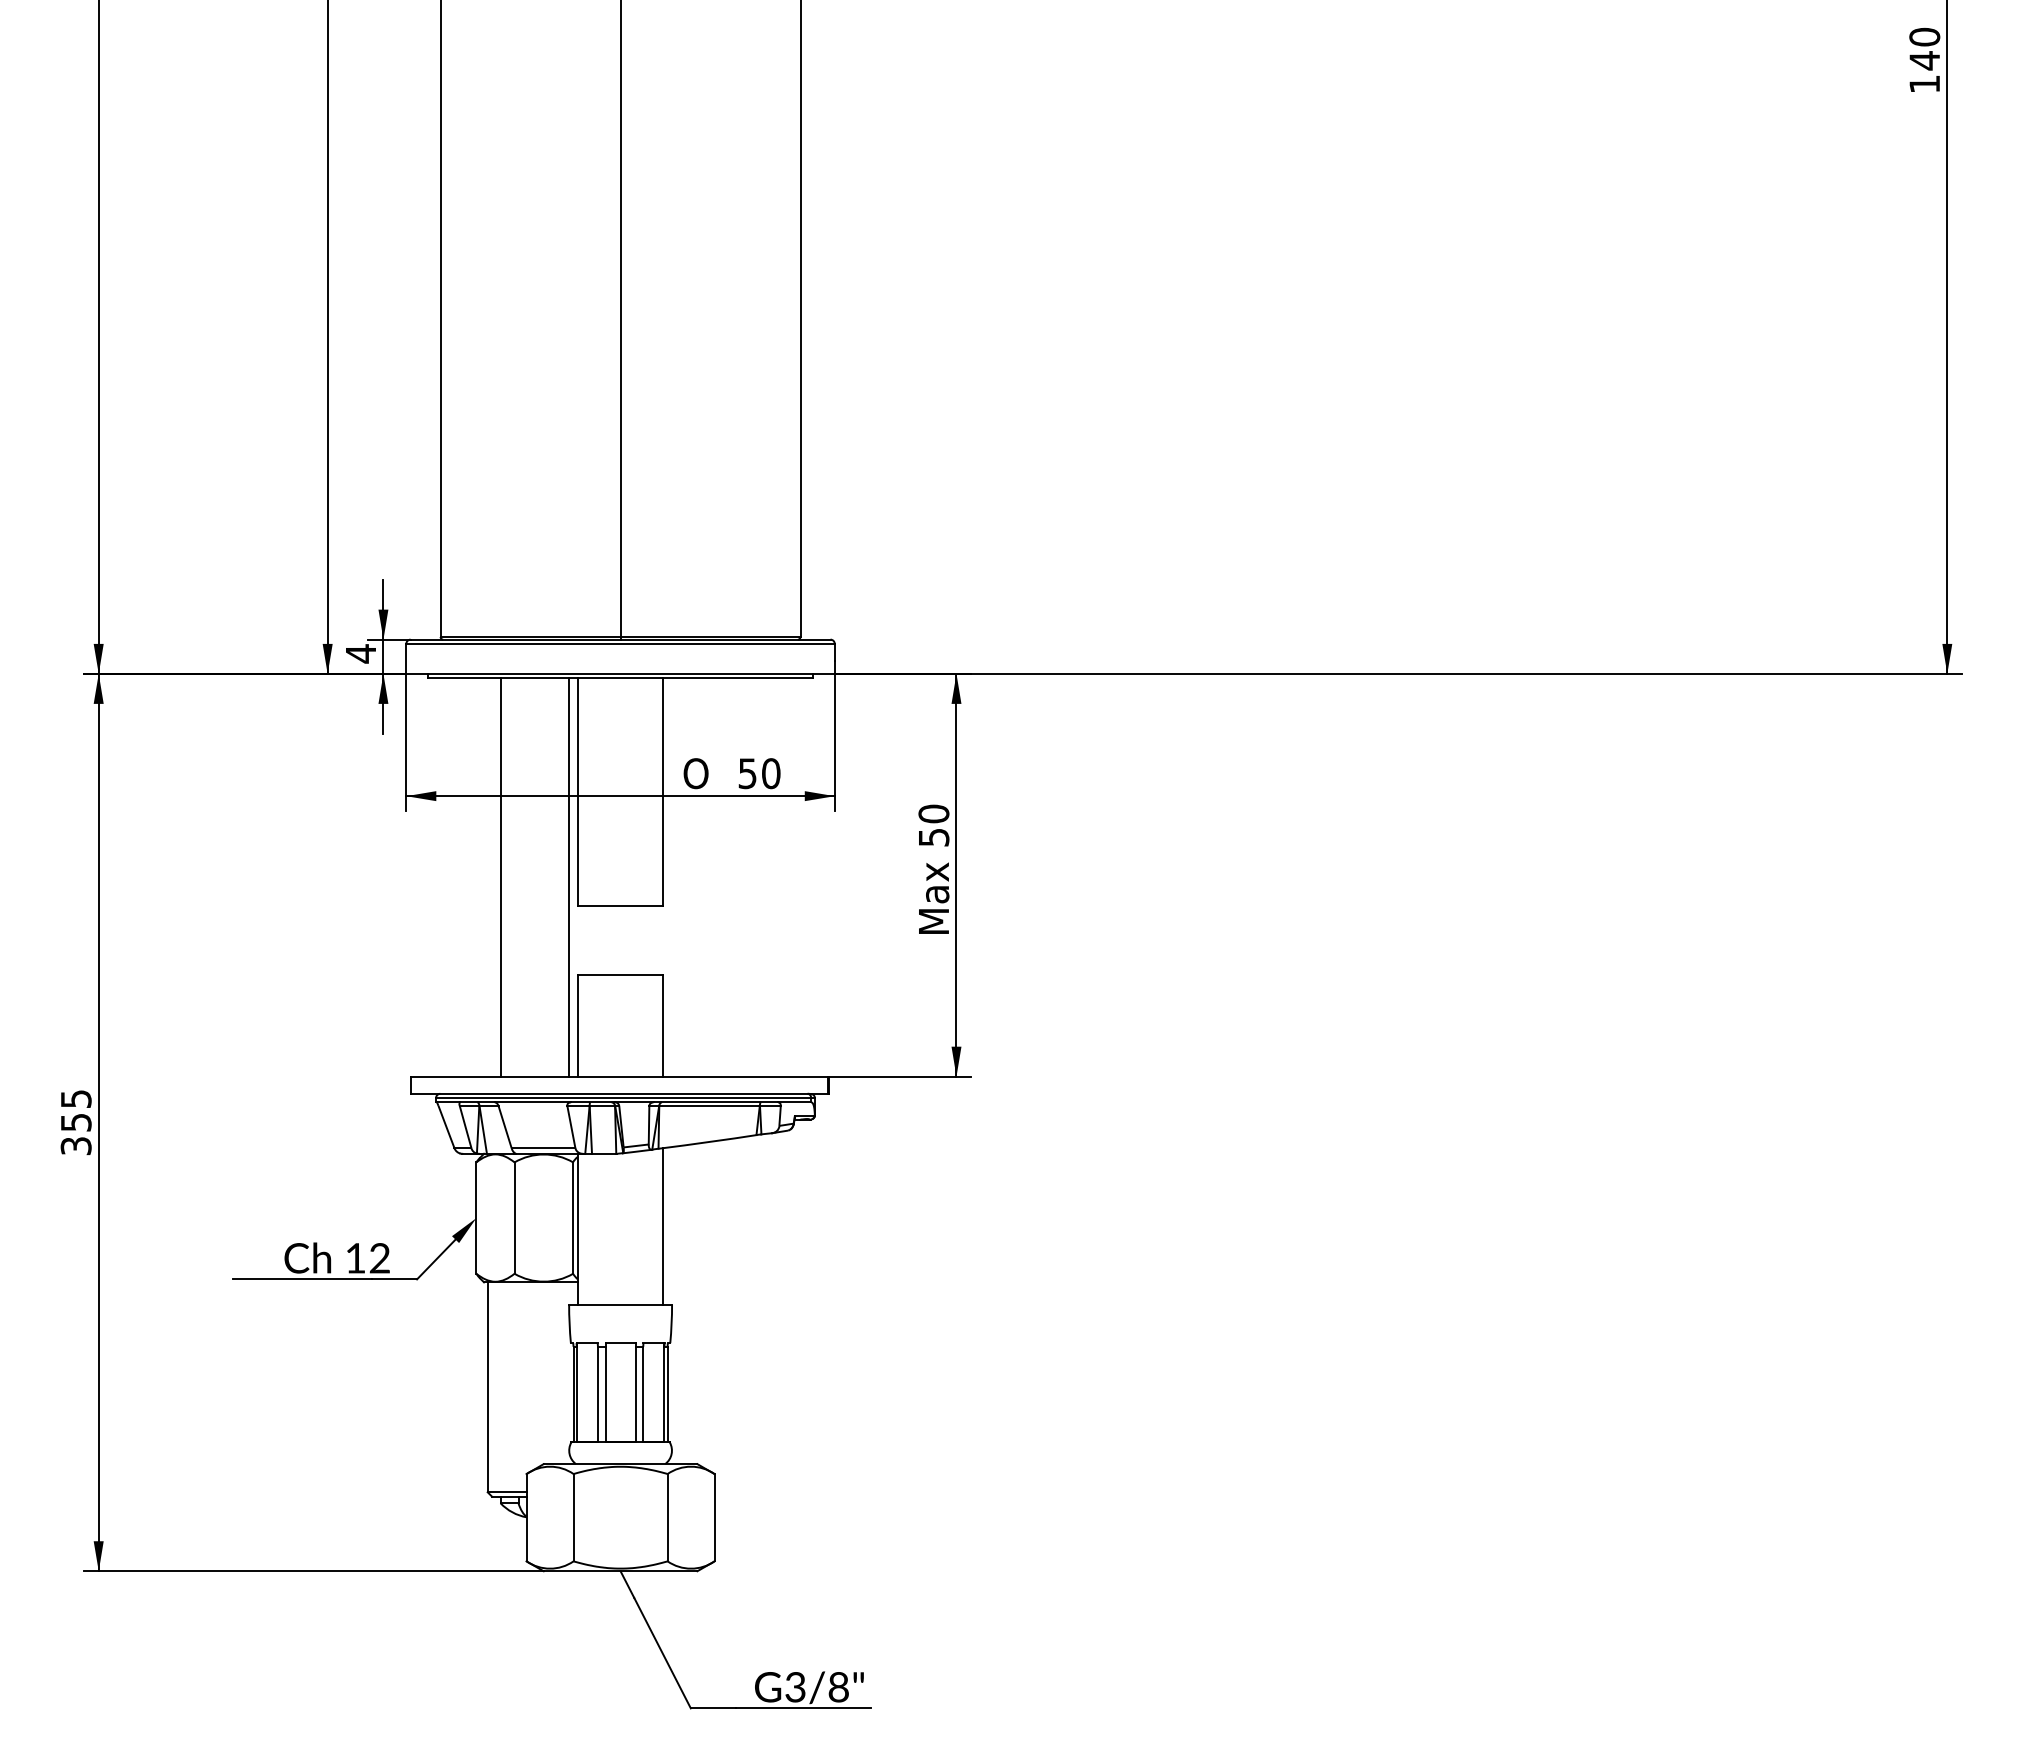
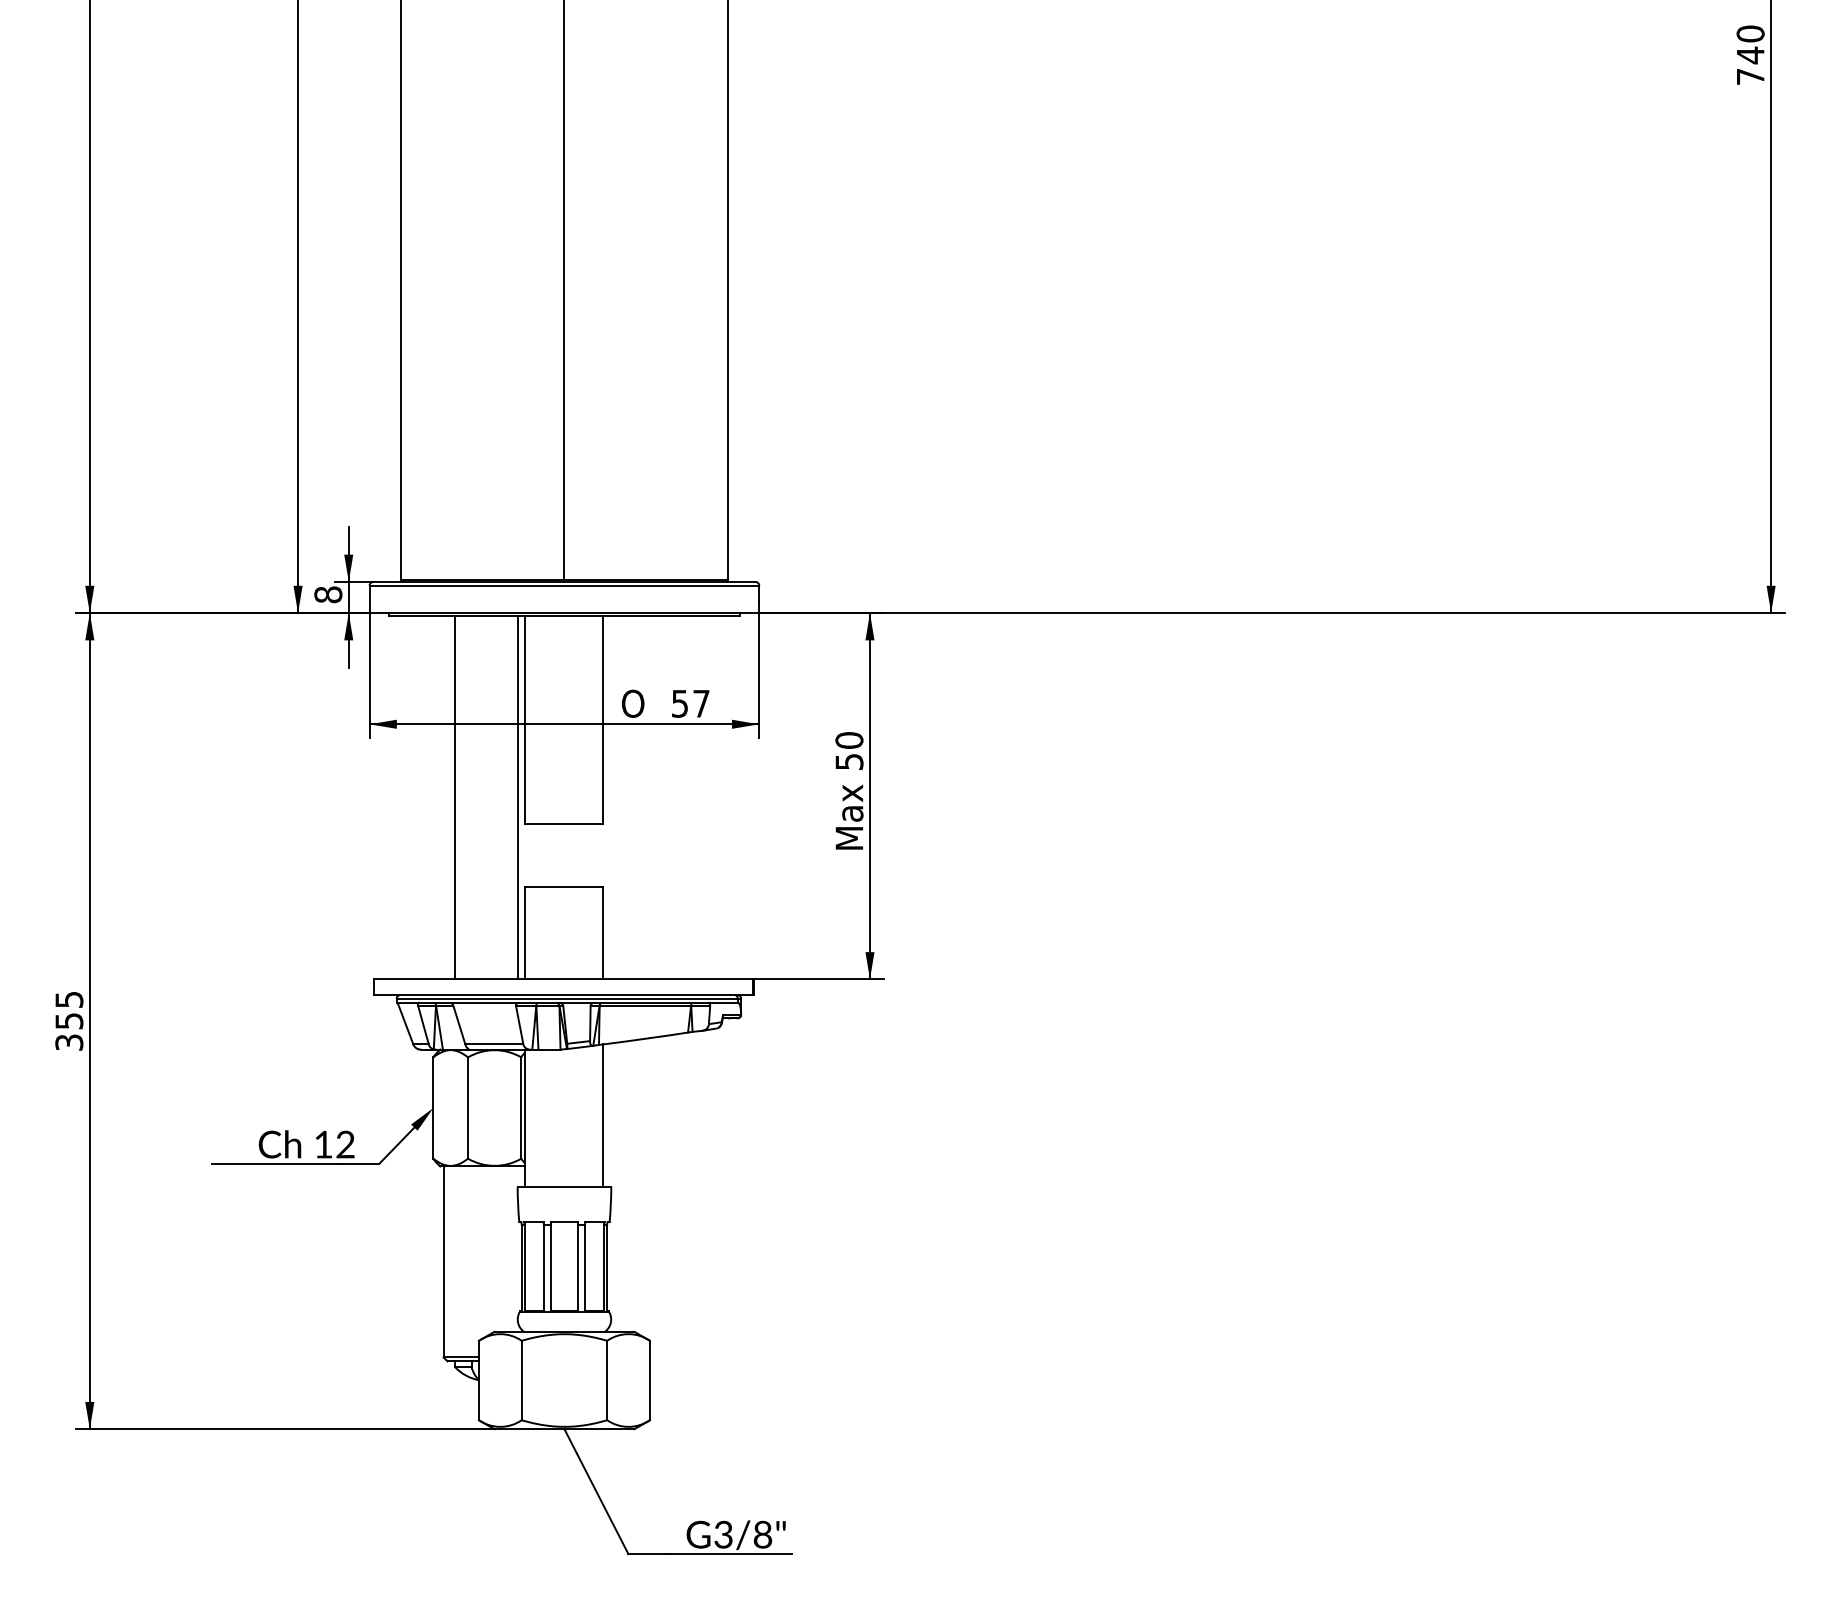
text: (1924, 83) -> (1750, 76), 140 -> 740
text: (360, 653) -> (327, 594), 4 -> 8
text: (771, 773) -> (701, 703), 50 -> 57

